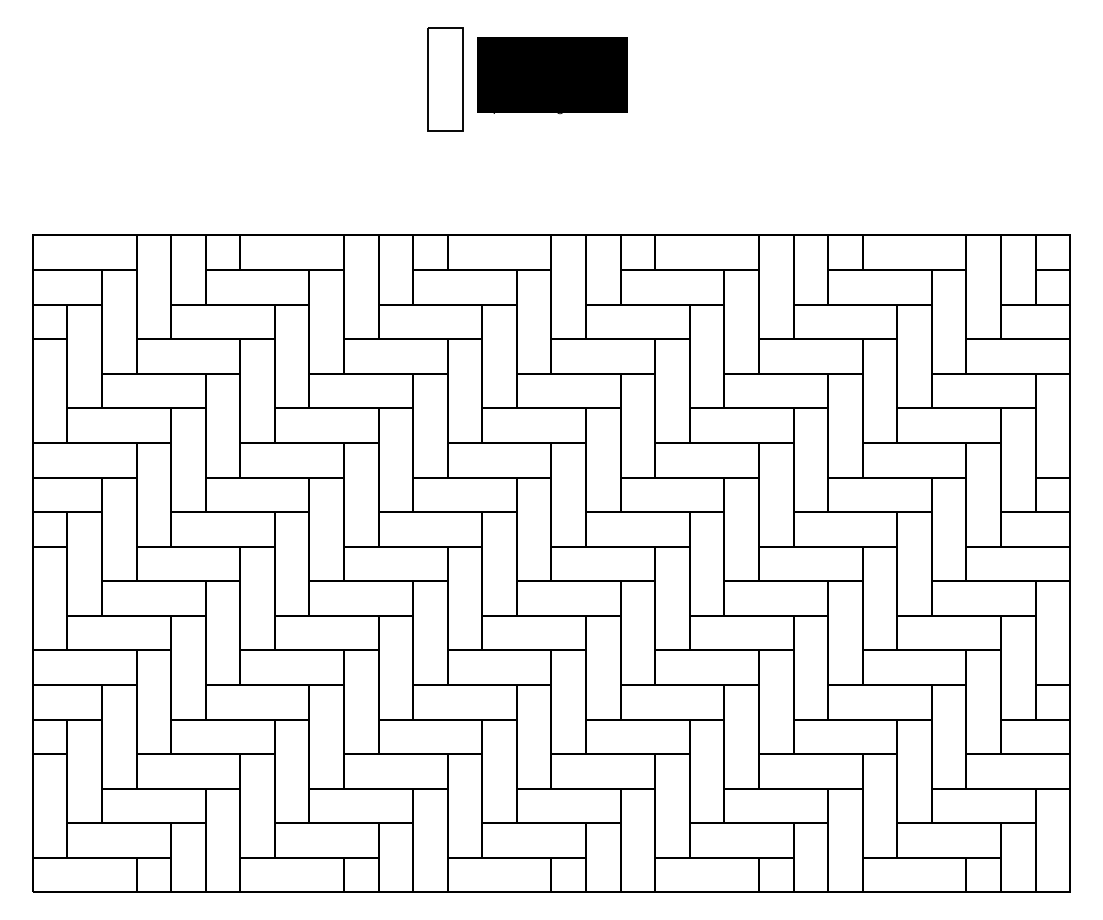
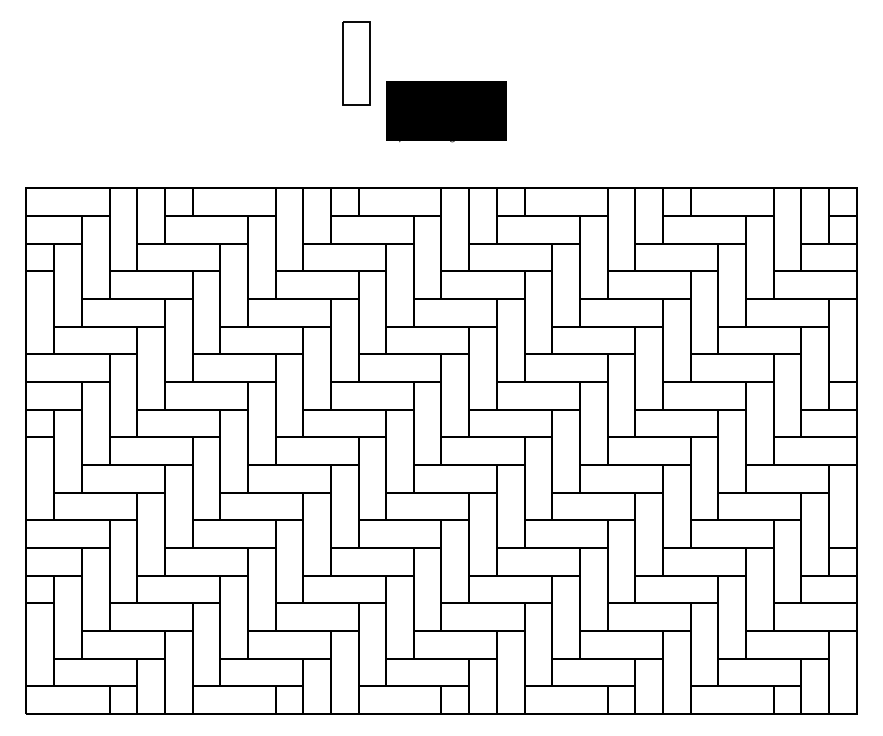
text: (552, 75) -> (446, 111), moved

